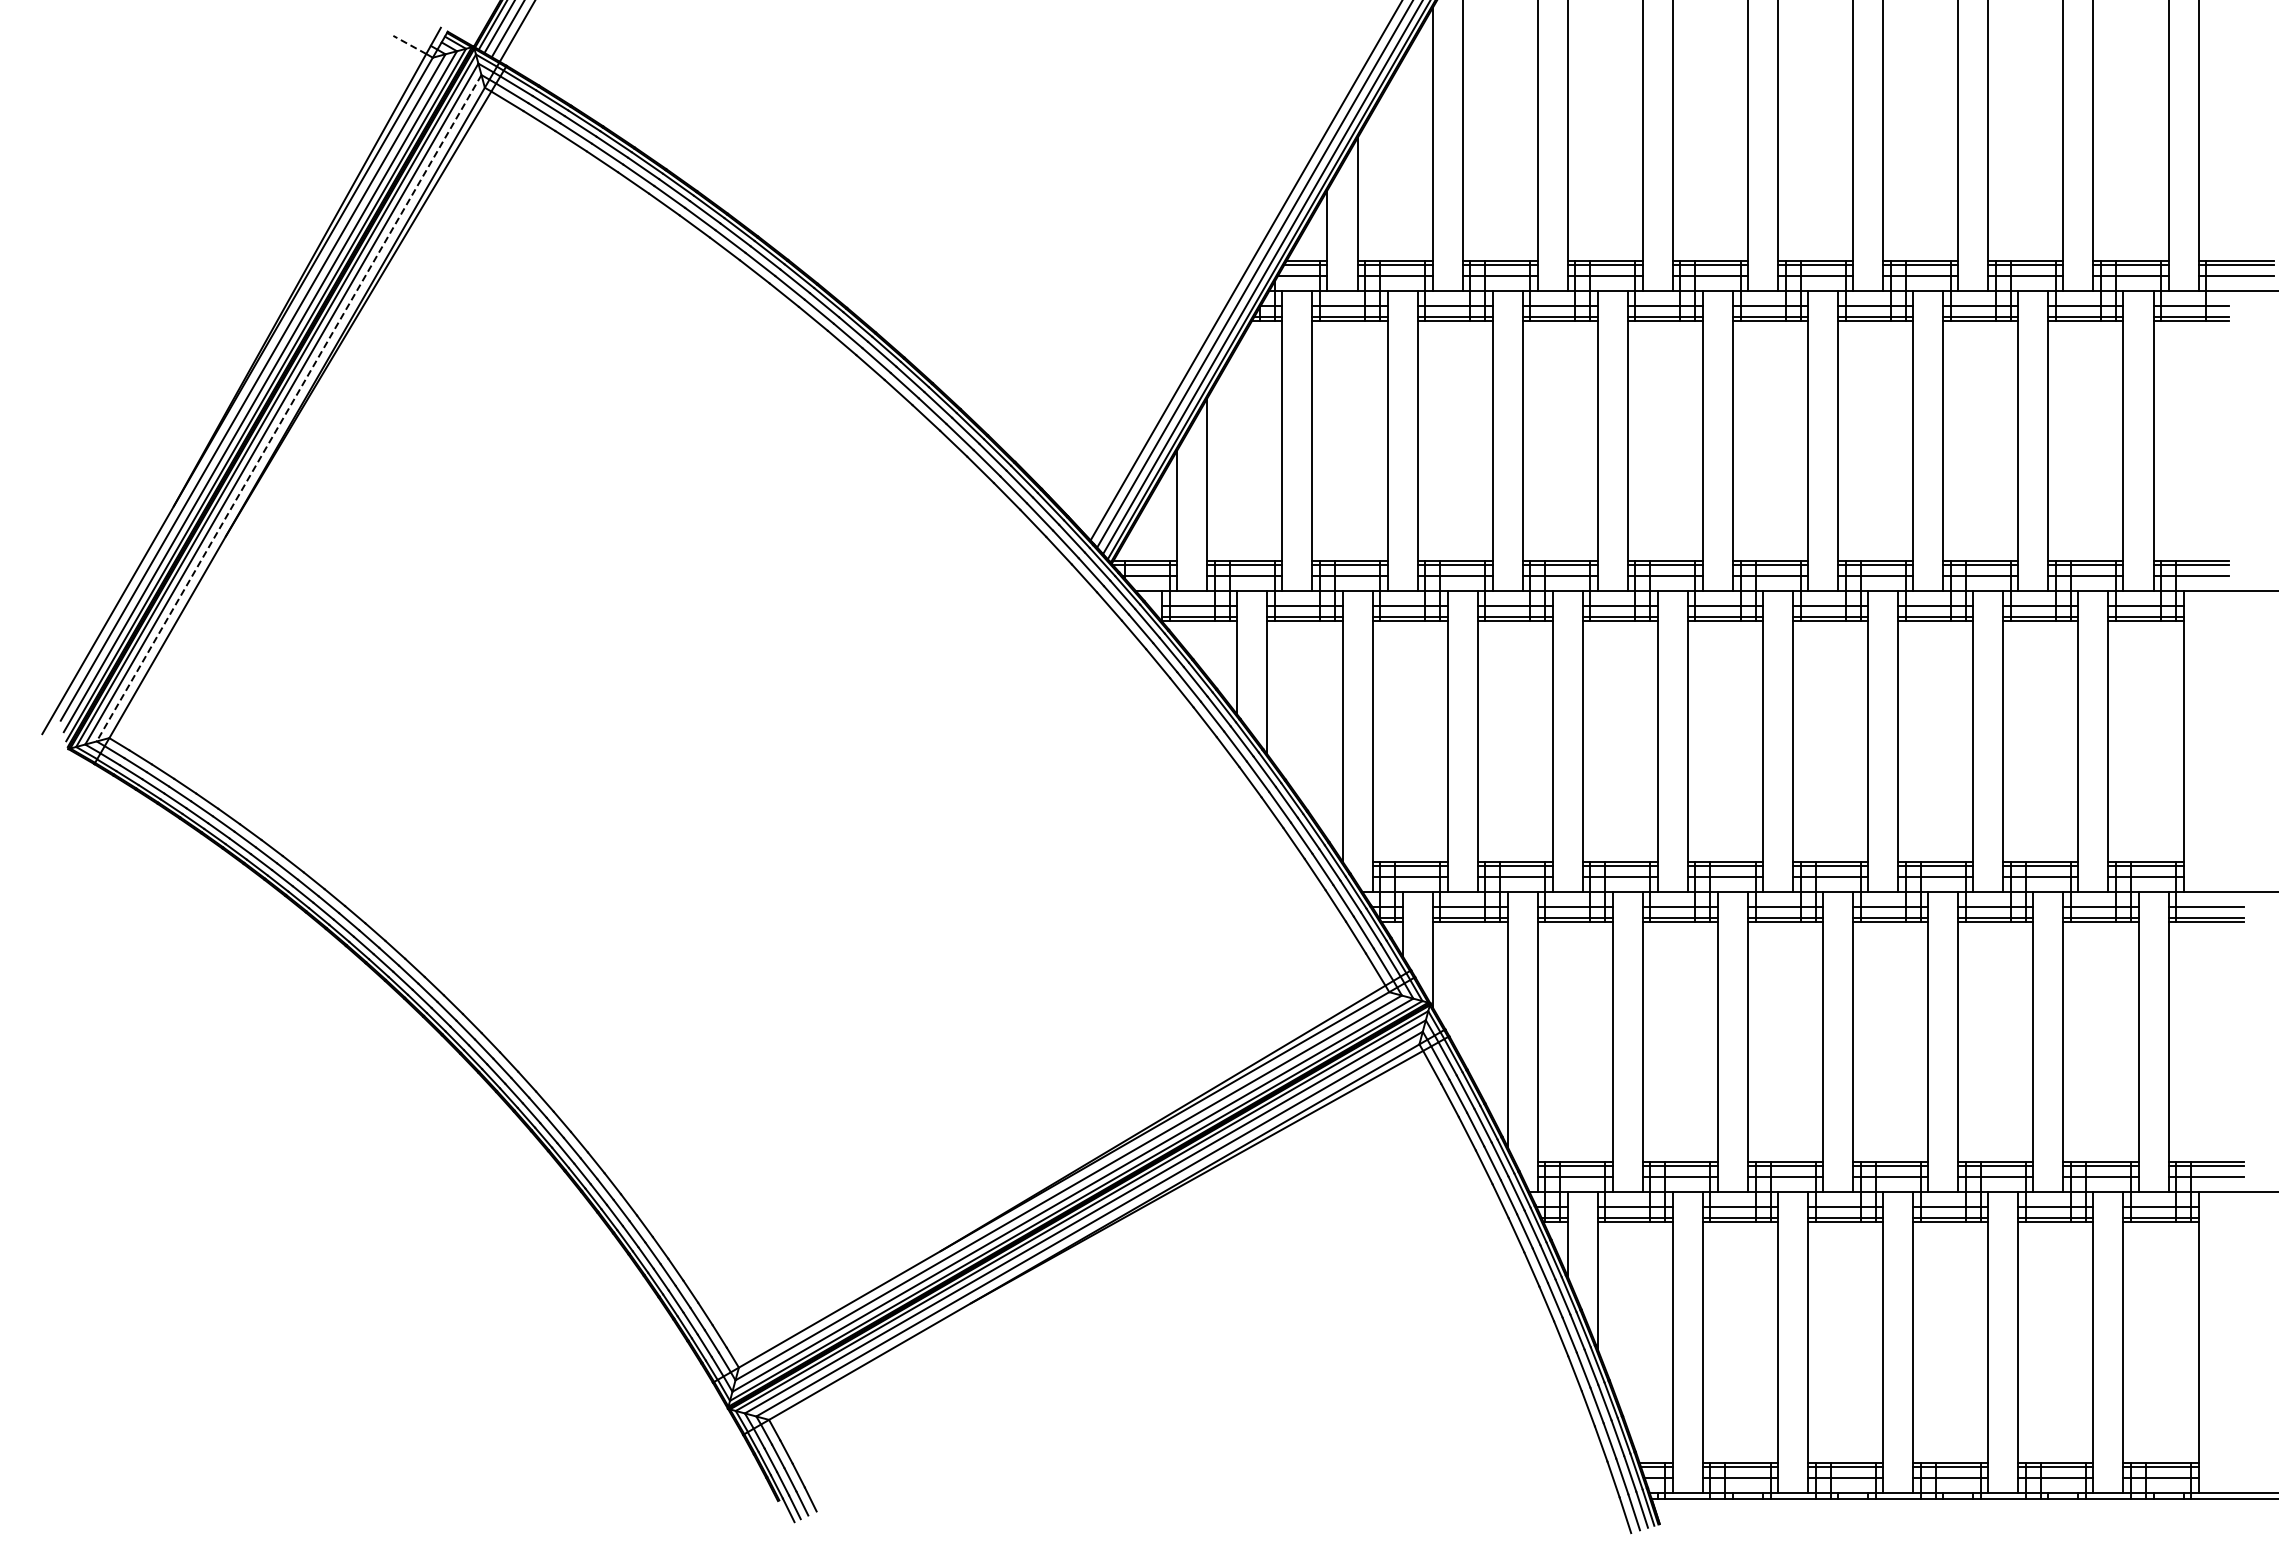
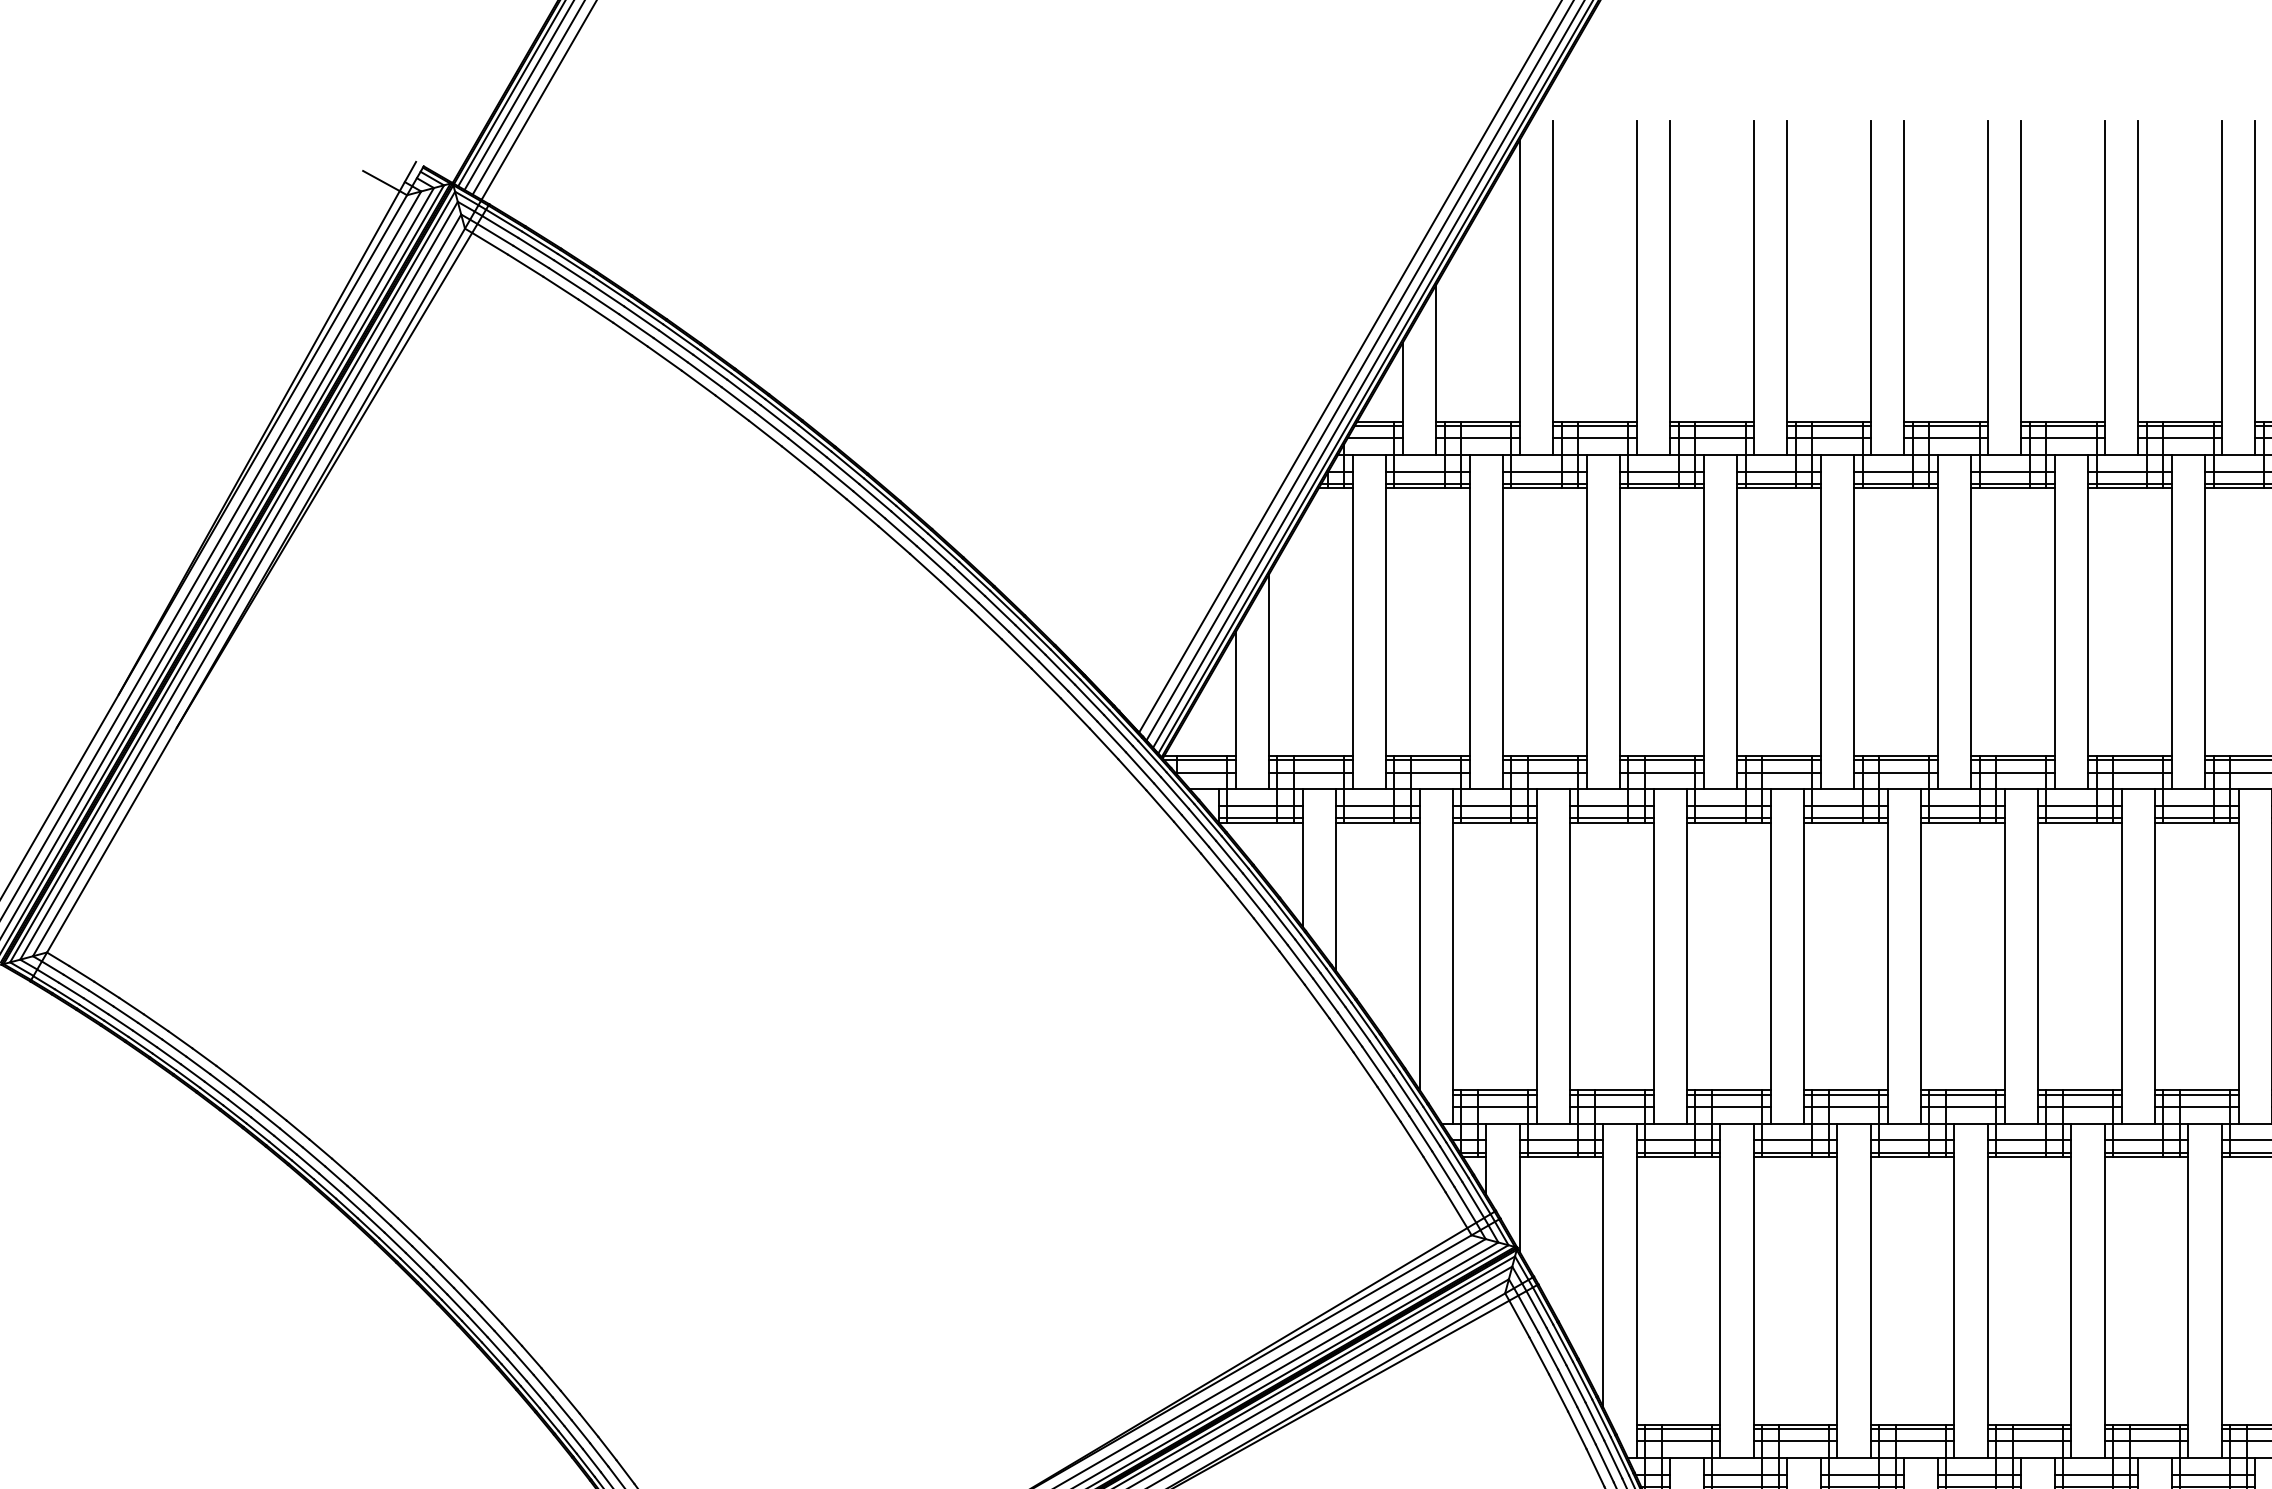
line: (409, 44) -> (381, 180), dashed -> solid
line: (289, 408) -> (247, 585), dashed -> solid

